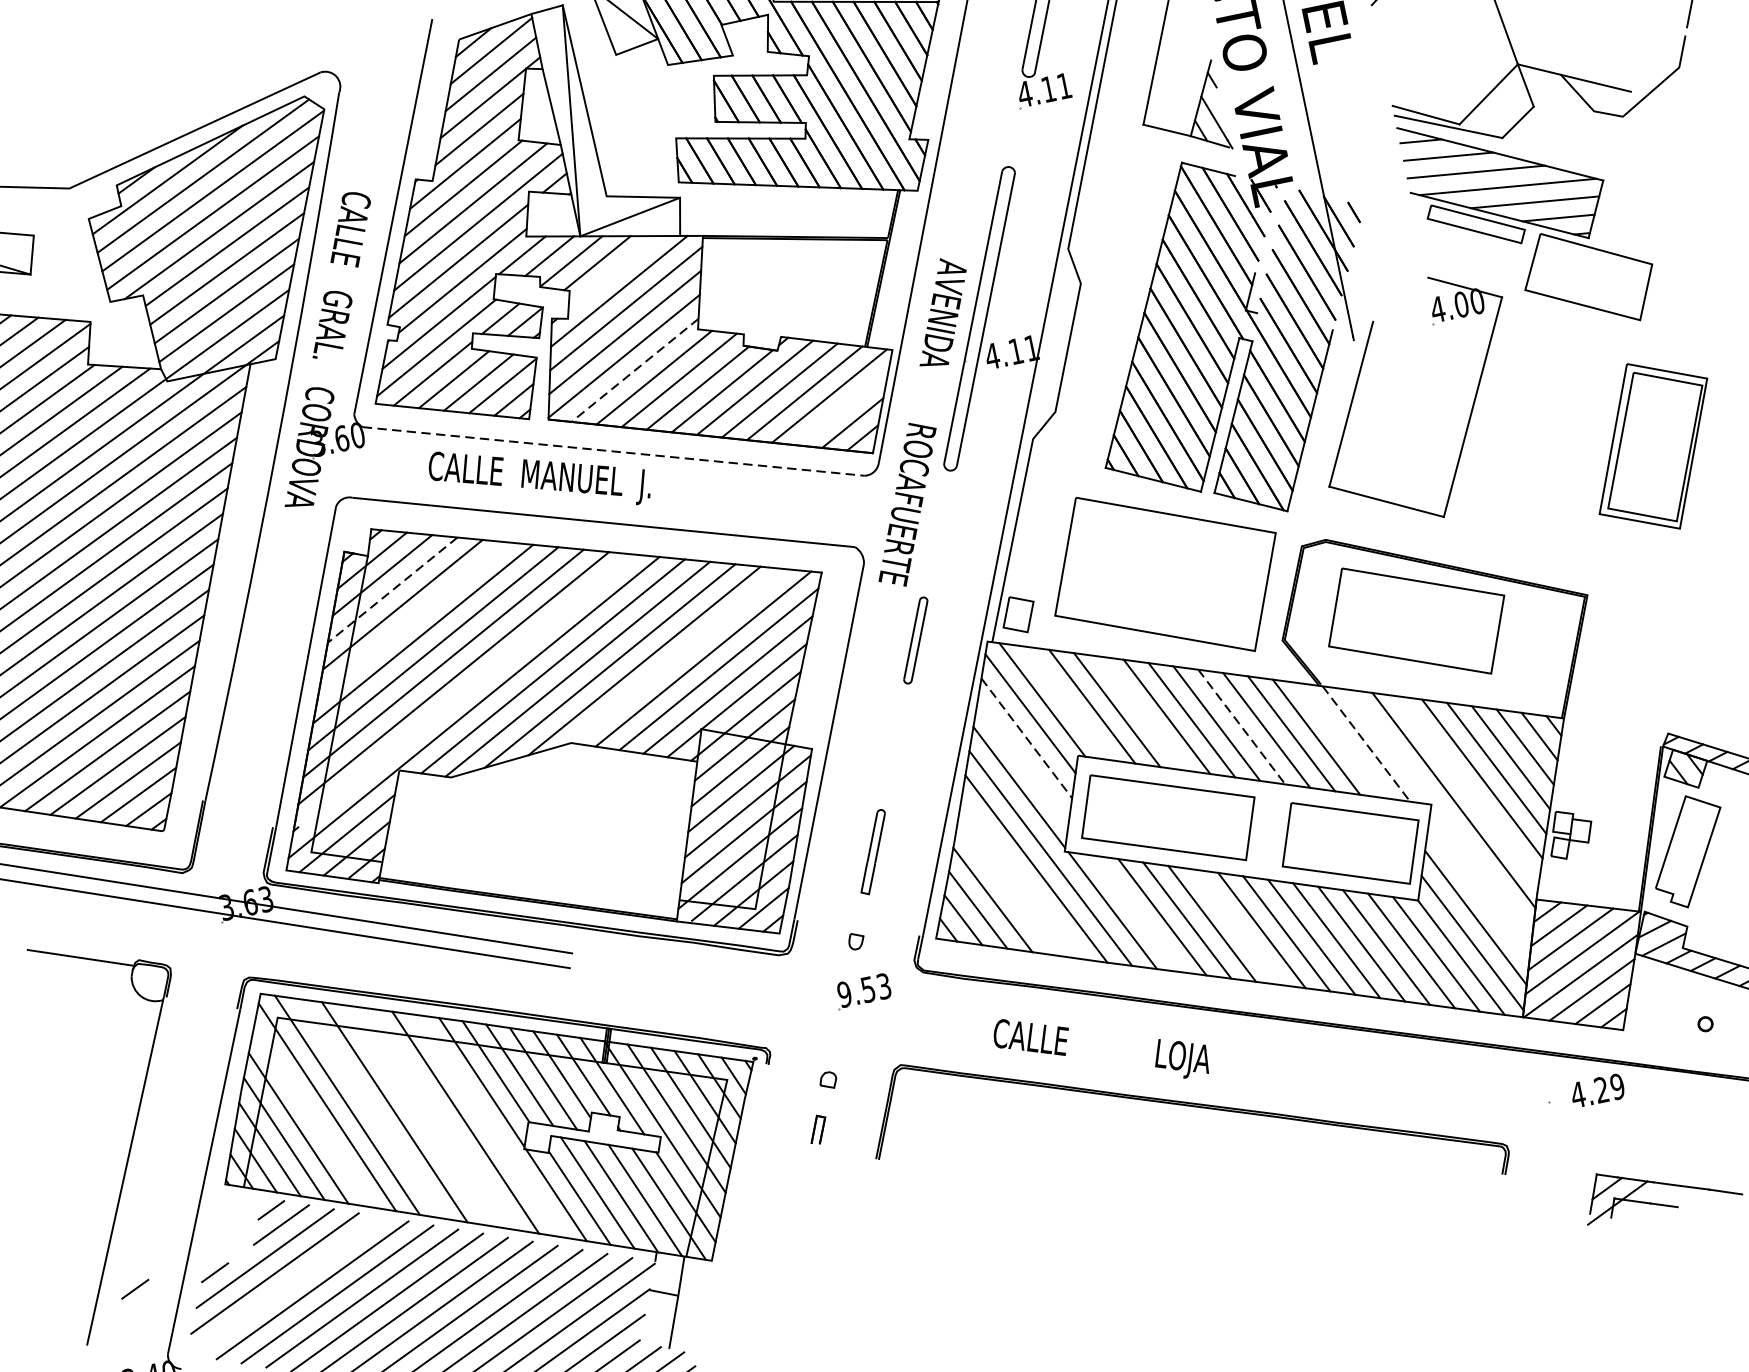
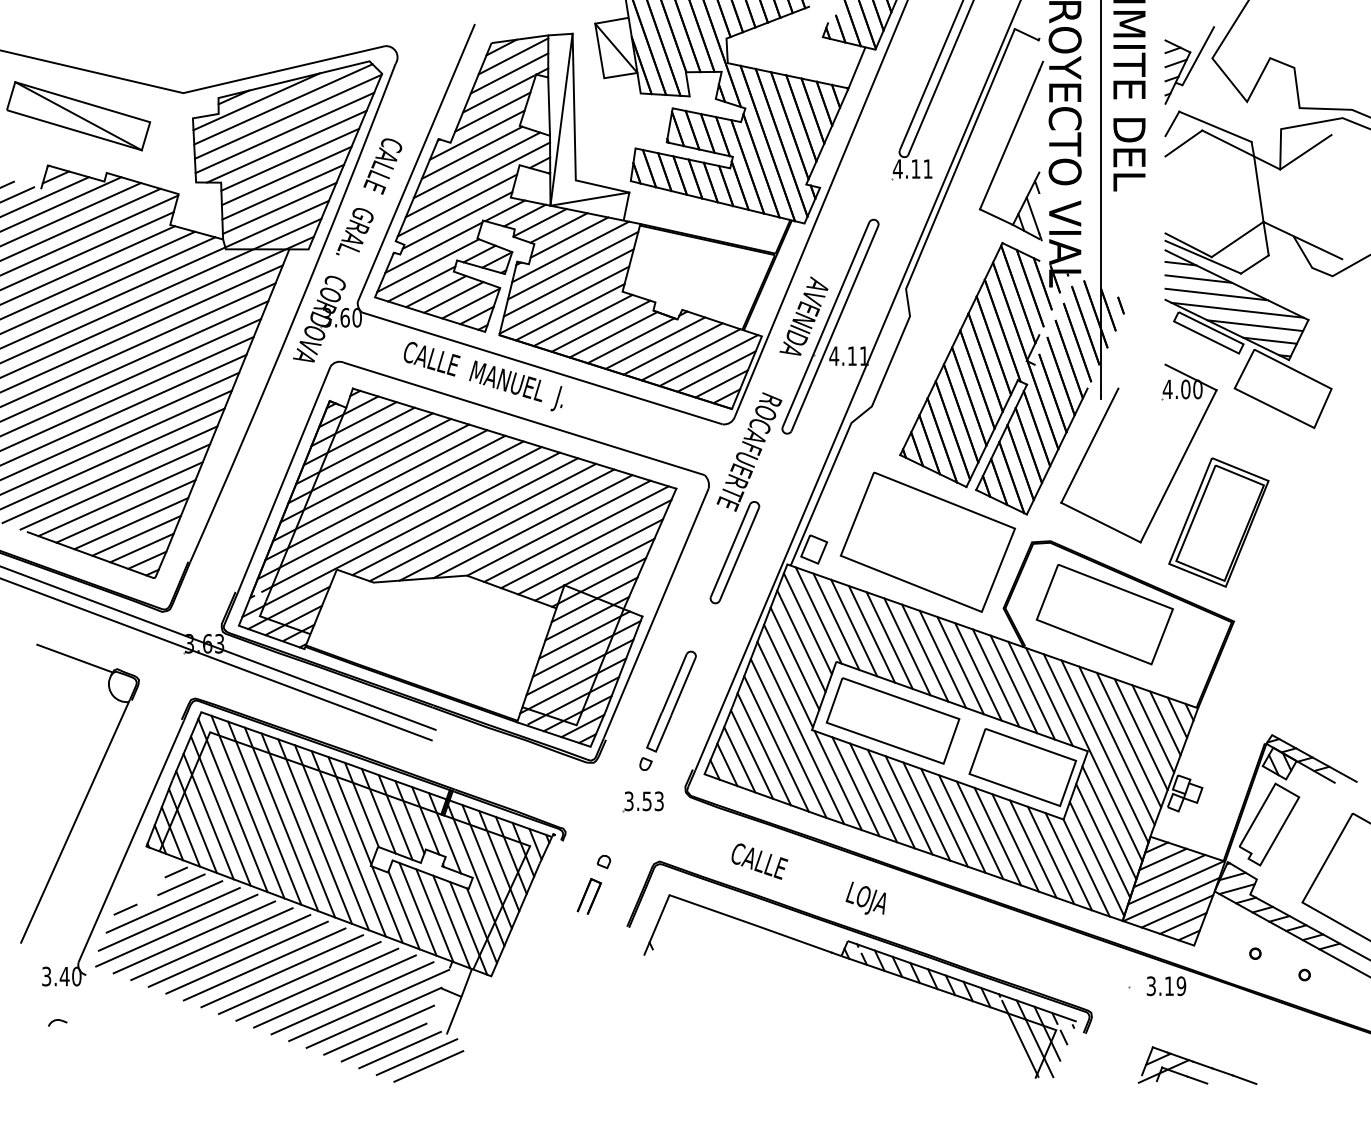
line: (613, 272) -> (569, 237), added
line: (634, 370) -> (569, 312), dashed -> solid
line: (842, 408) -> (716, 371), added
part: (1652, 446) -> (1218, 522), moved
line: (614, 451) -> (542, 368), dashed -> solid
line: (391, 590) -> (358, 436), dashed -> solid
line: (412, 620) -> (369, 461), added
part: (915, 640) -> (734, 552), size x1.67
line: (678, 655) -> (558, 527), added
line: (470, 687) -> (401, 519), added
line: (1067, 702) -> (836, 621), added
line: (1141, 713) -> (889, 640), added
line: (1241, 726) -> (960, 665), dashed -> solid
line: (1026, 738) -> (801, 641), dashed -> solid
line: (1341, 740) -> (1031, 690), added
line: (1366, 744) -> (1049, 697), dashed -> solid
line: (1022, 762) -> (794, 658), added
line: (1467, 789) -> (1116, 745), added
line: (1439, 811) -> (1092, 757), added
part: (873, 852) -> (671, 701), size x1.67
line: (1021, 878) -> (776, 743), added
line: (1006, 890) -> (763, 749), added
line: (1479, 892) -> (1109, 822), added
line: (1136, 913) -> (855, 786), added
line: (1236, 927) -> (926, 811), added
text: (843, 994) -> (628, 801), 9.53 -> 3.53
text: (1588, 1093) -> (1159, 986), 4.29 -> 3.19
line: (370, 1107) -> (264, 812), added
line: (418, 1115) -> (298, 825), added
line: (312, 1117) -> (220, 810), added
line: (442, 1118) -> (315, 831), added
line: (488, 1125) -> (348, 843), added
part: (817, 1130) -> (588, 896), size x1.67
part: (1198, 1145) -> (865, 965), added
line: (287, 1286) -> (176, 930), added
line: (135, 1289) -> (64, 909), removed

